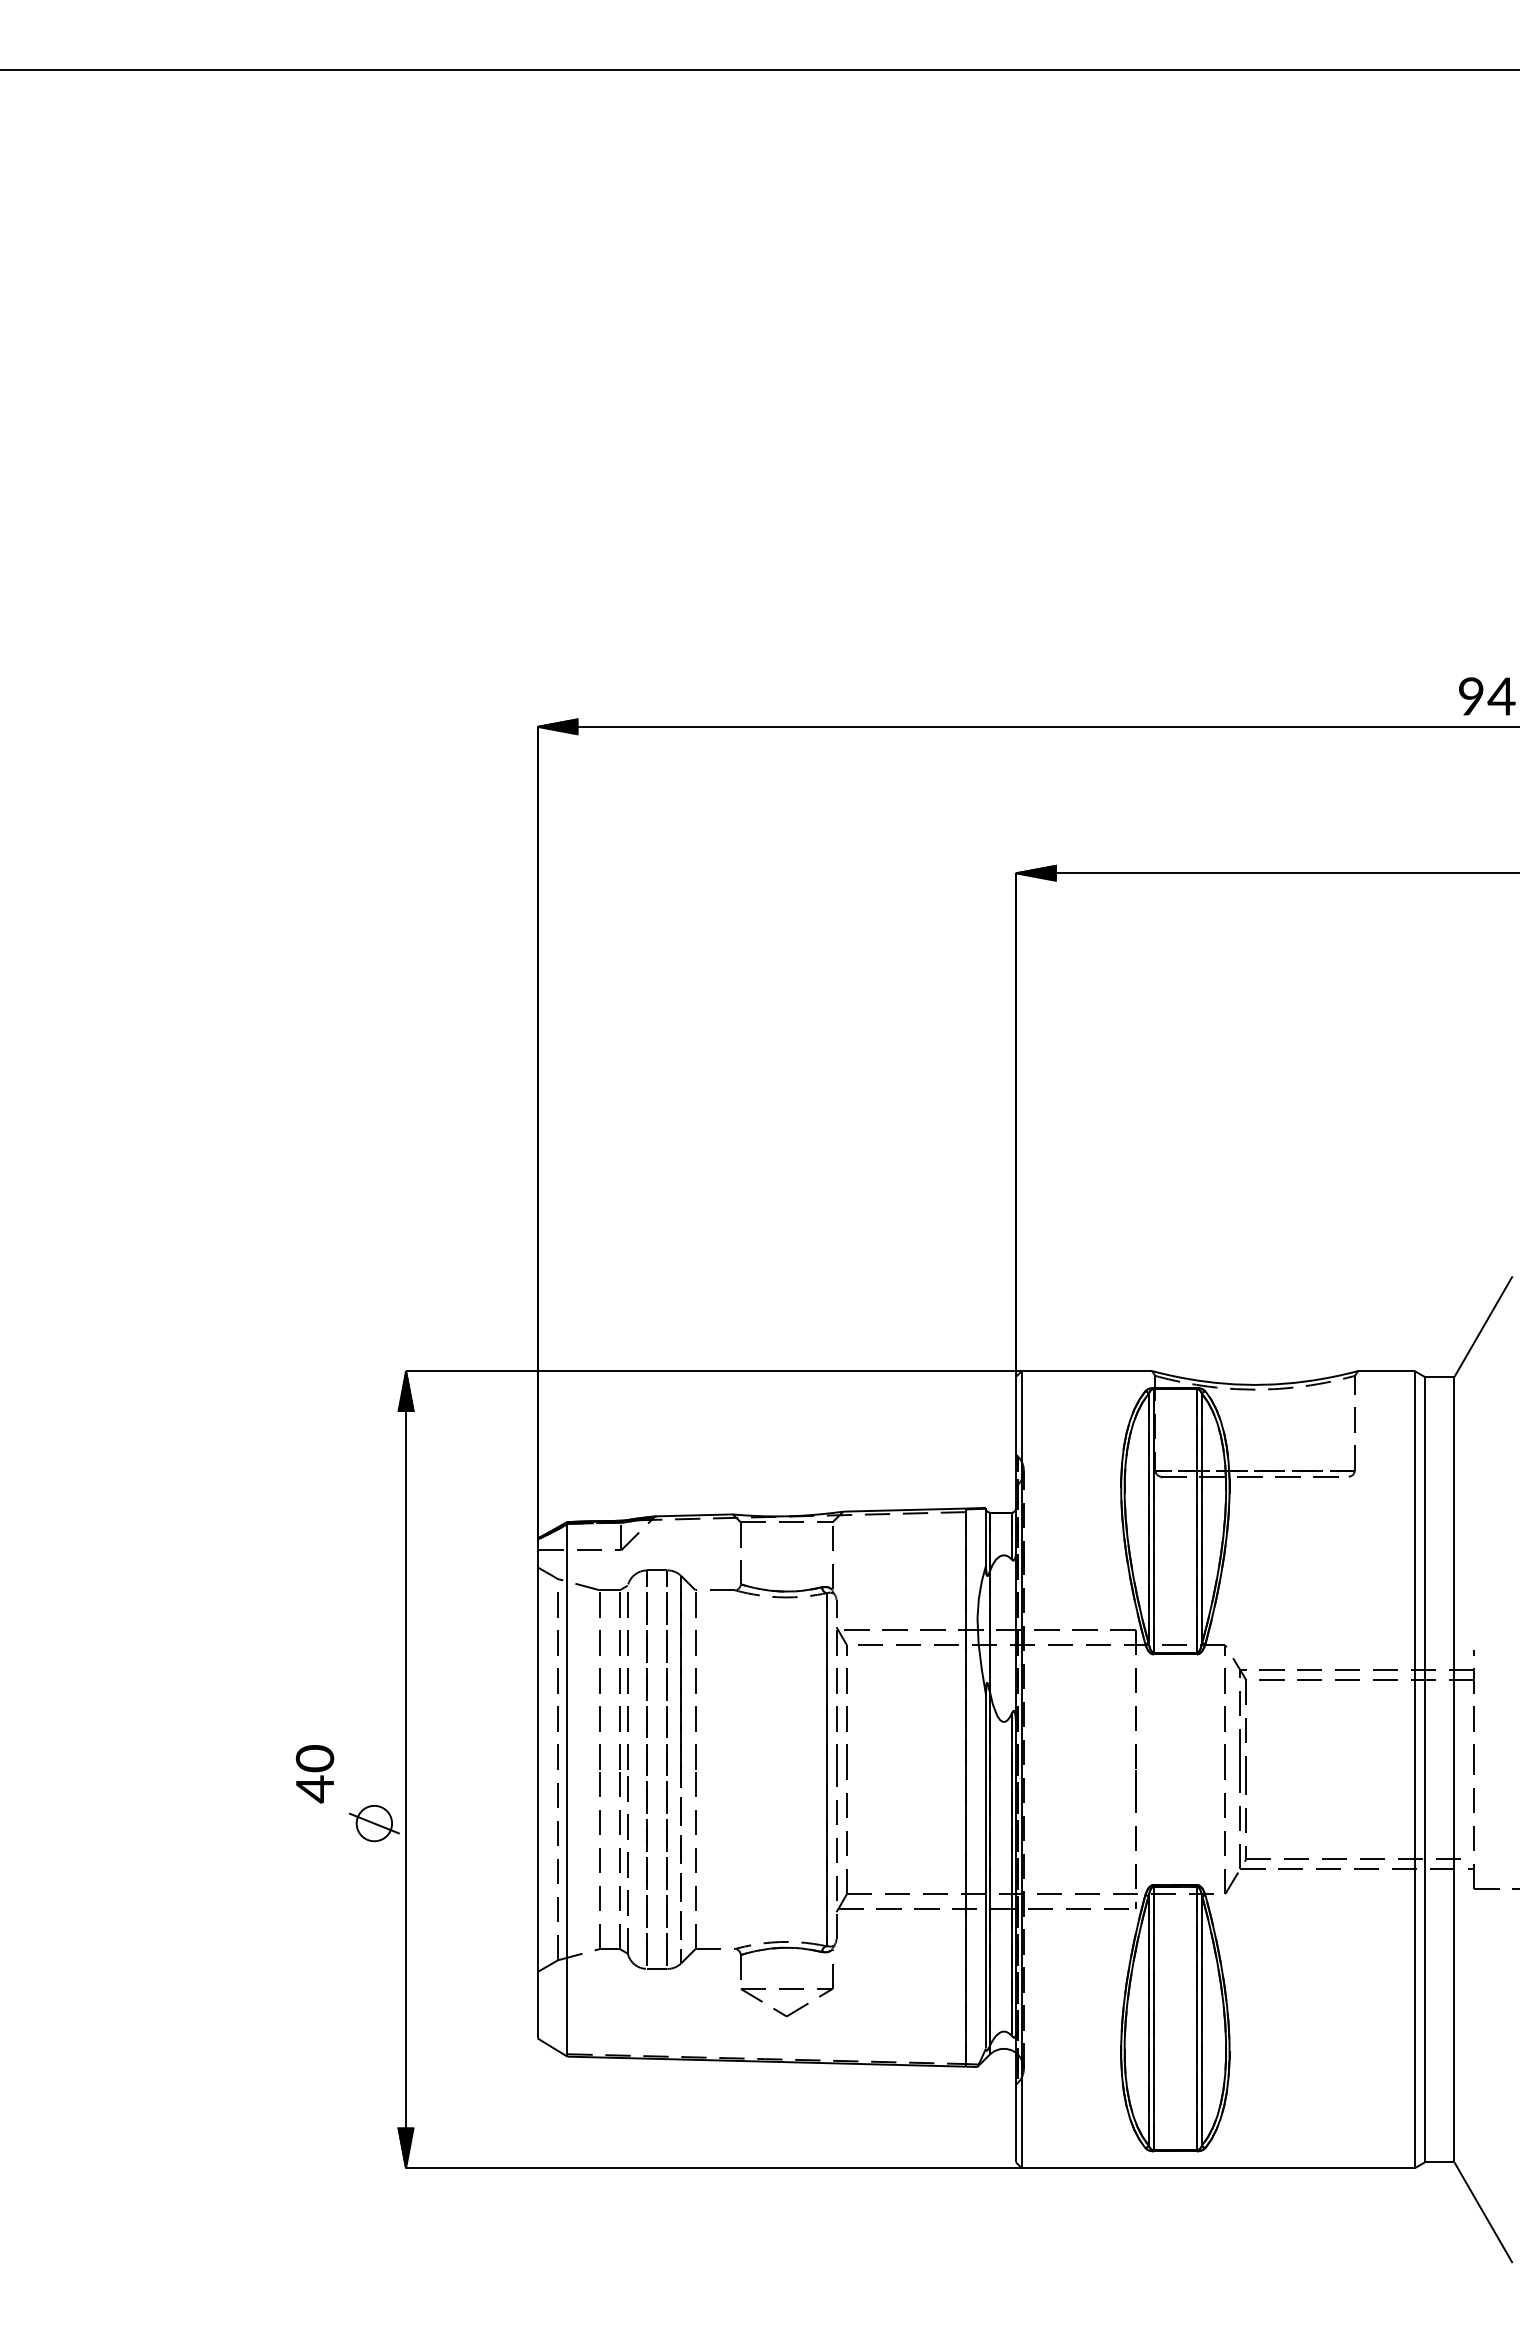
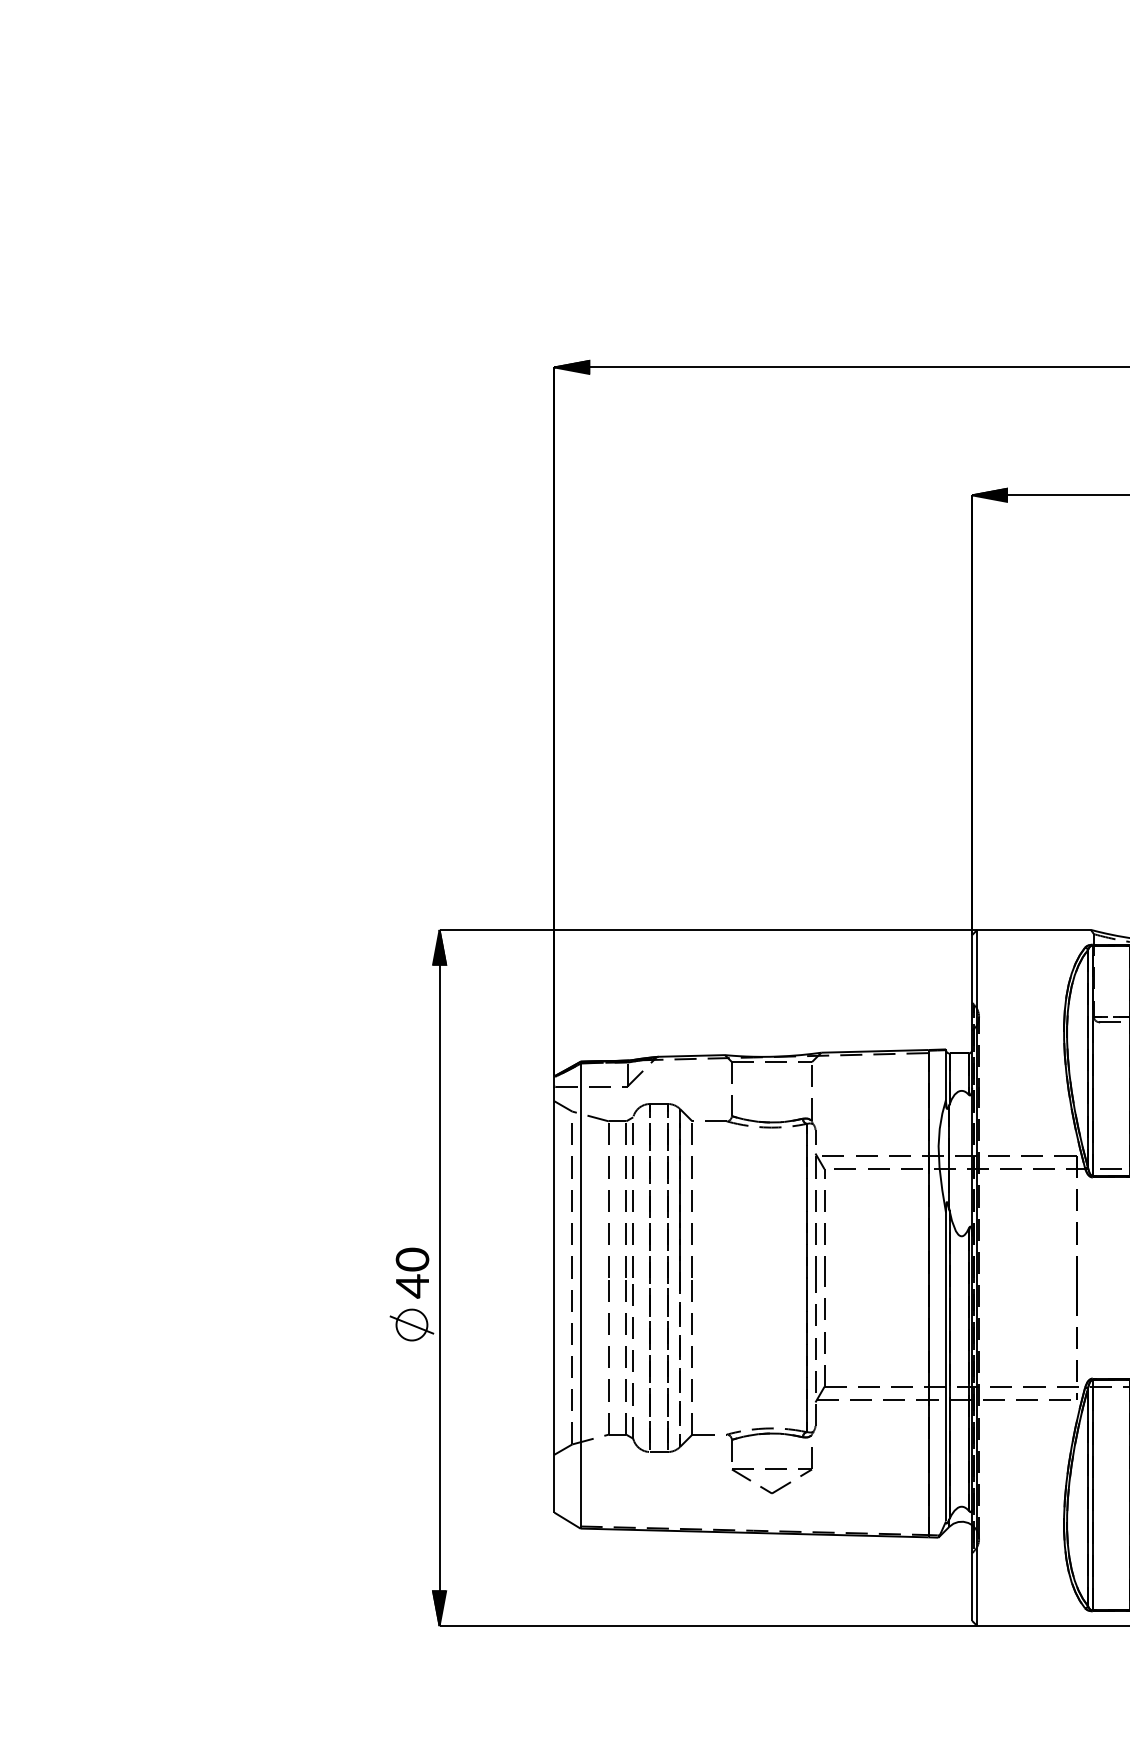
text: (314, 1774) -> (412, 1273), moved

